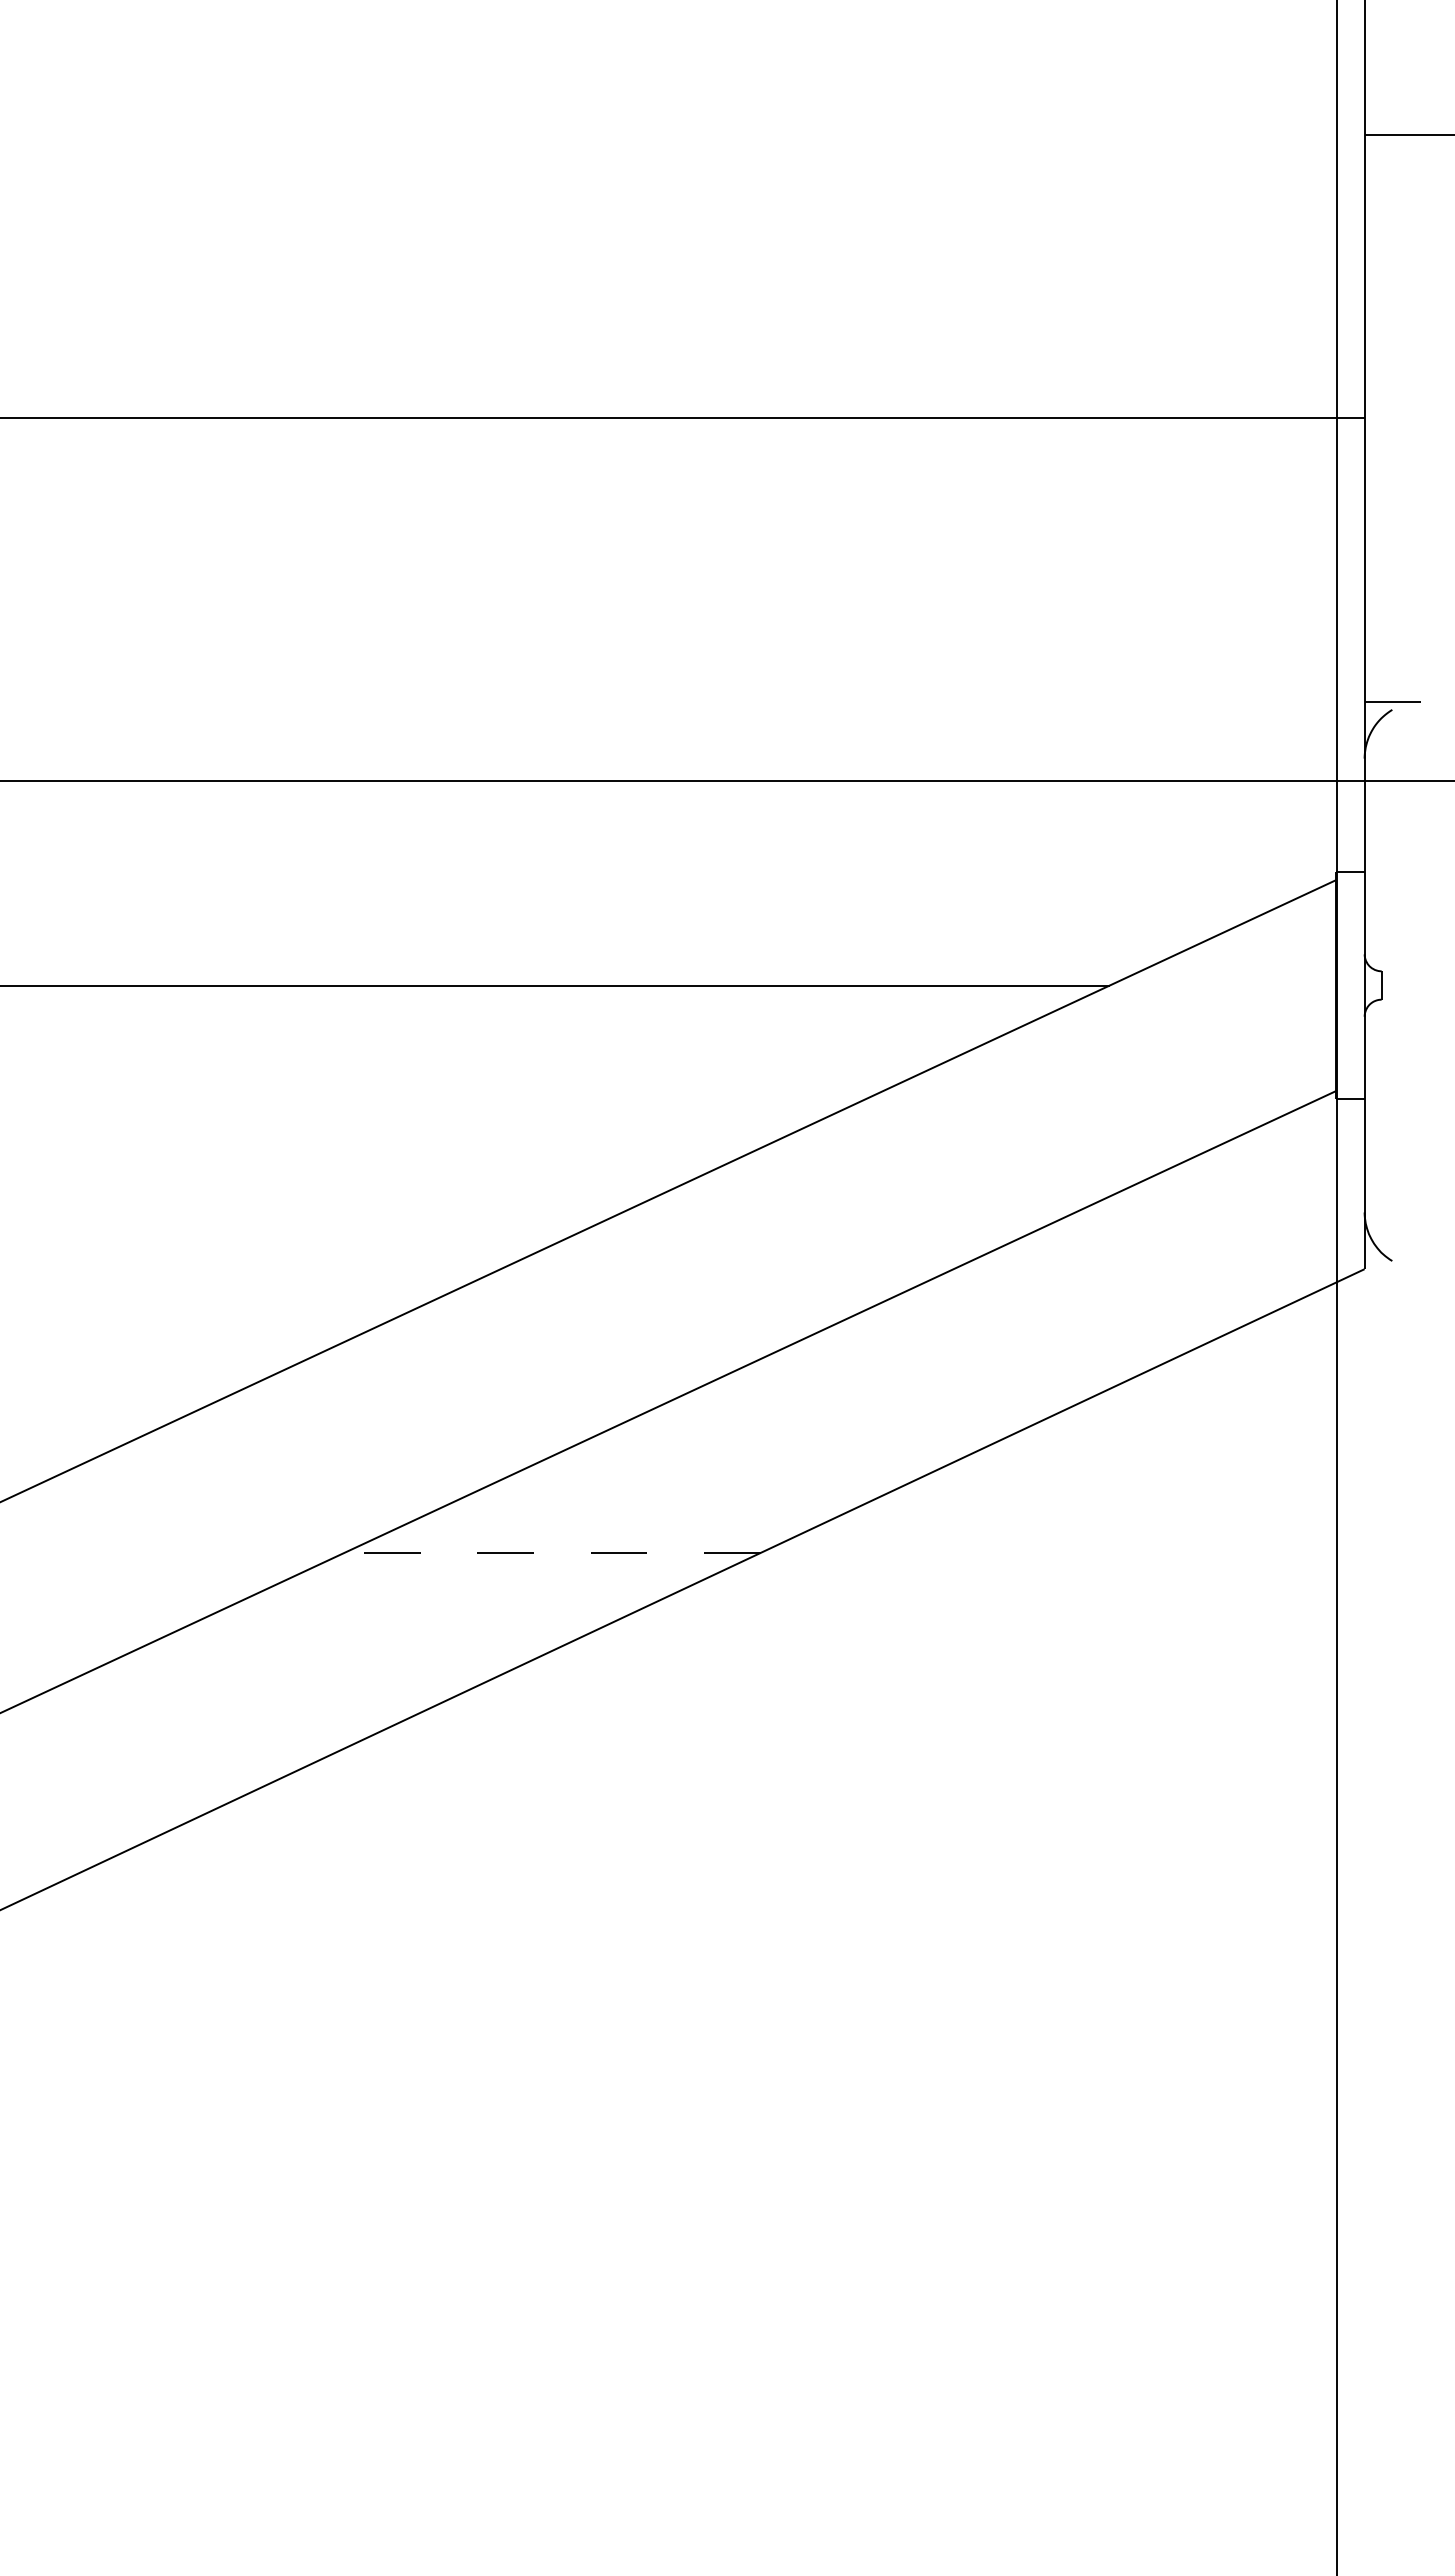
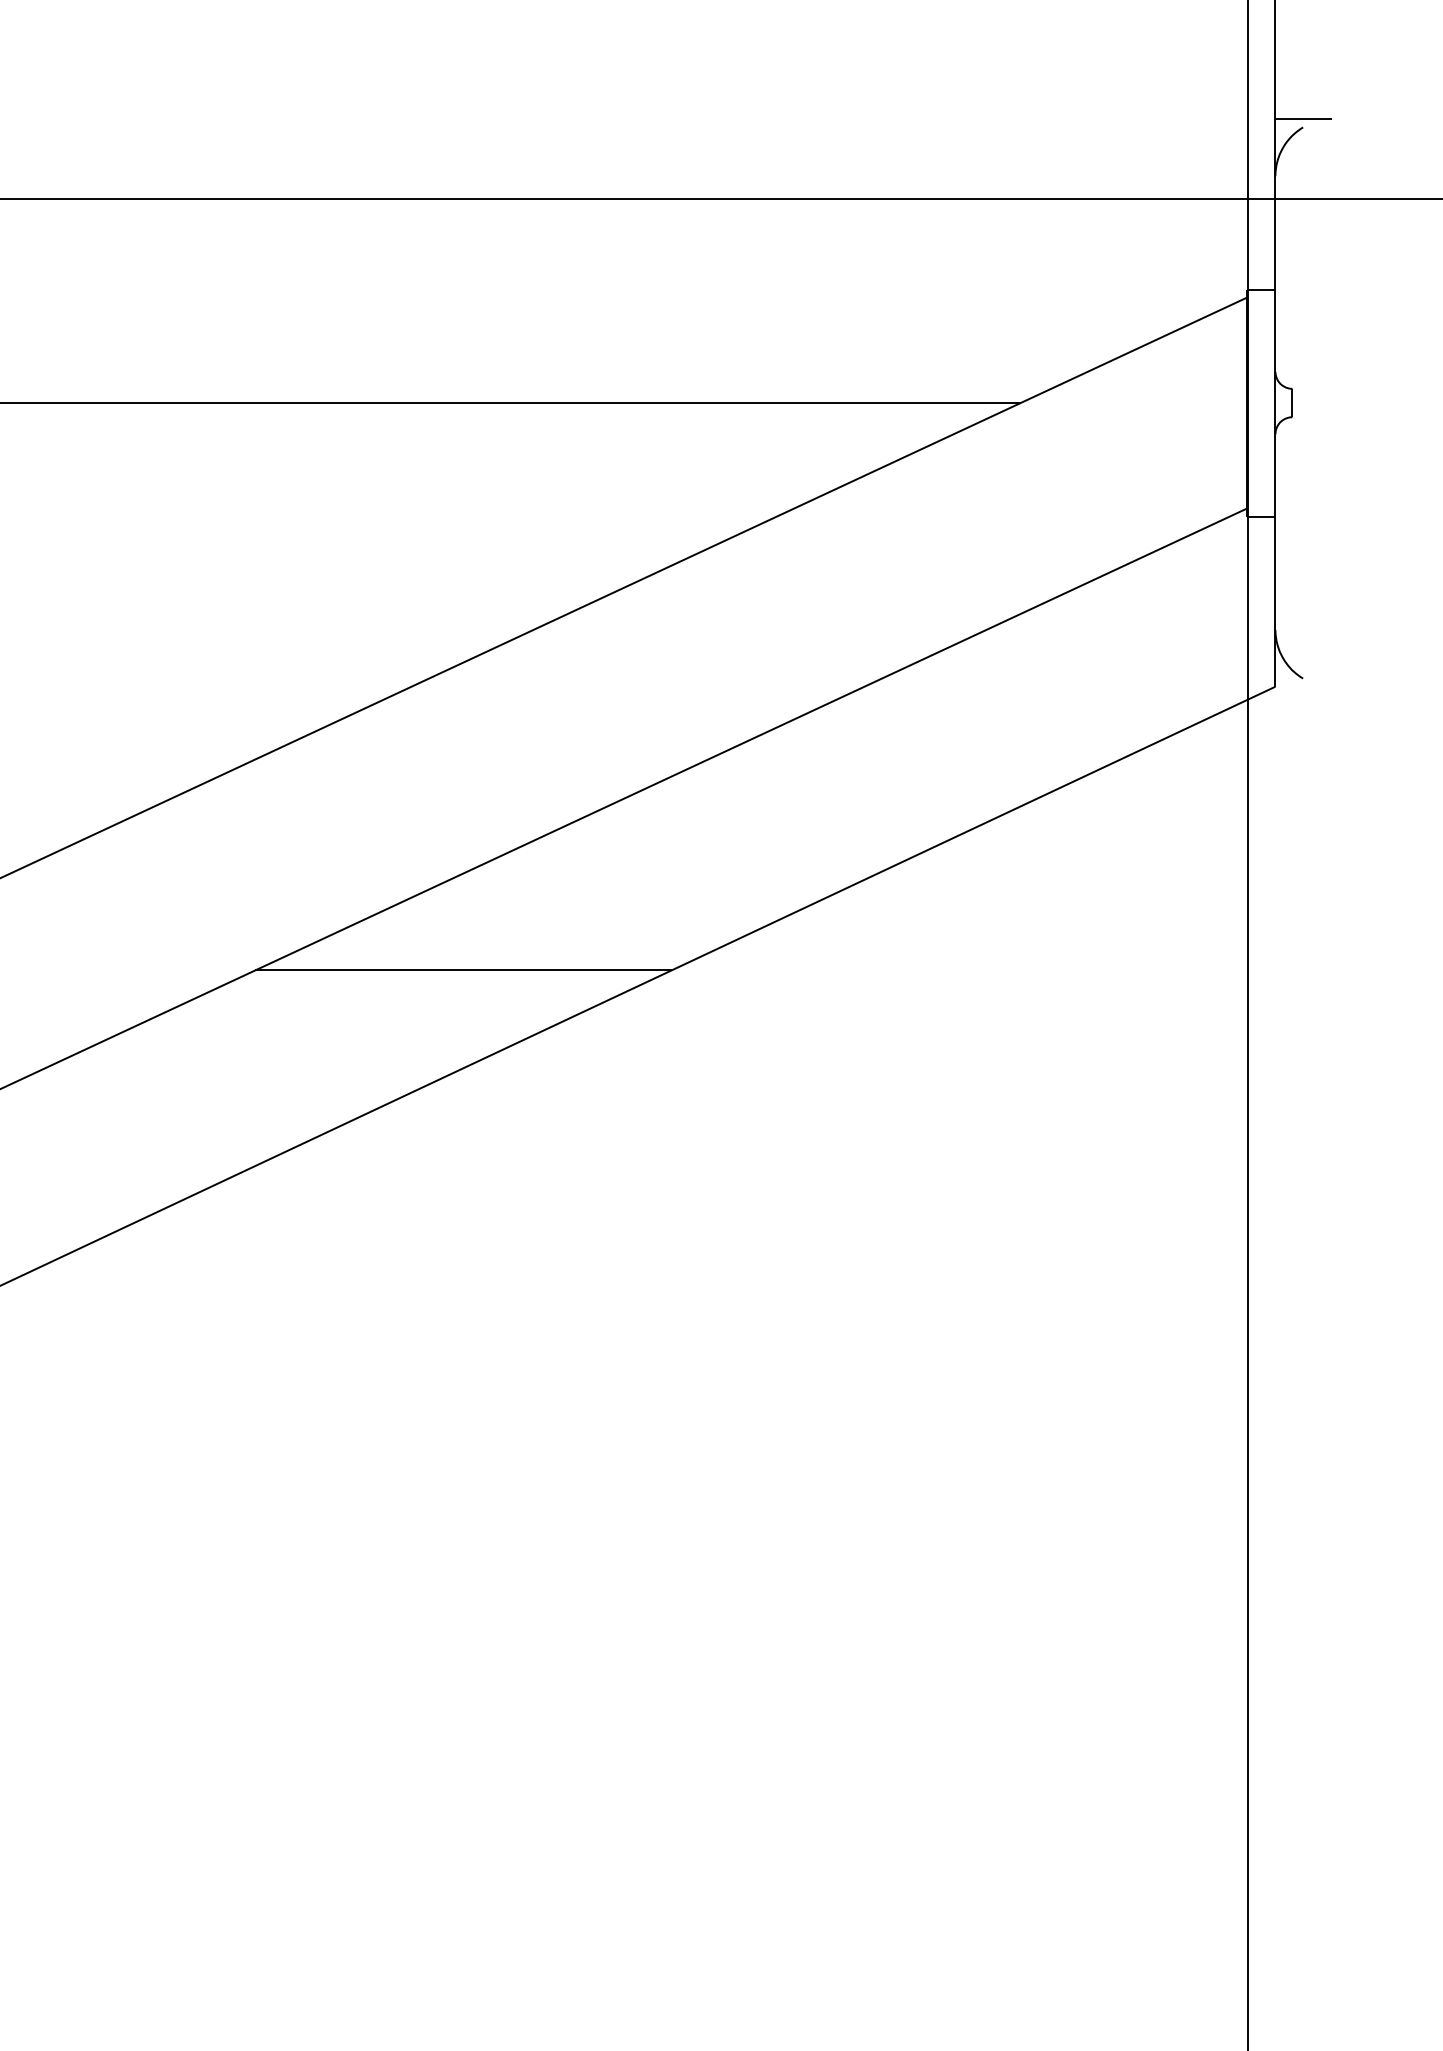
line: (552, 1552) -> (463, 970), dashed -> solid

